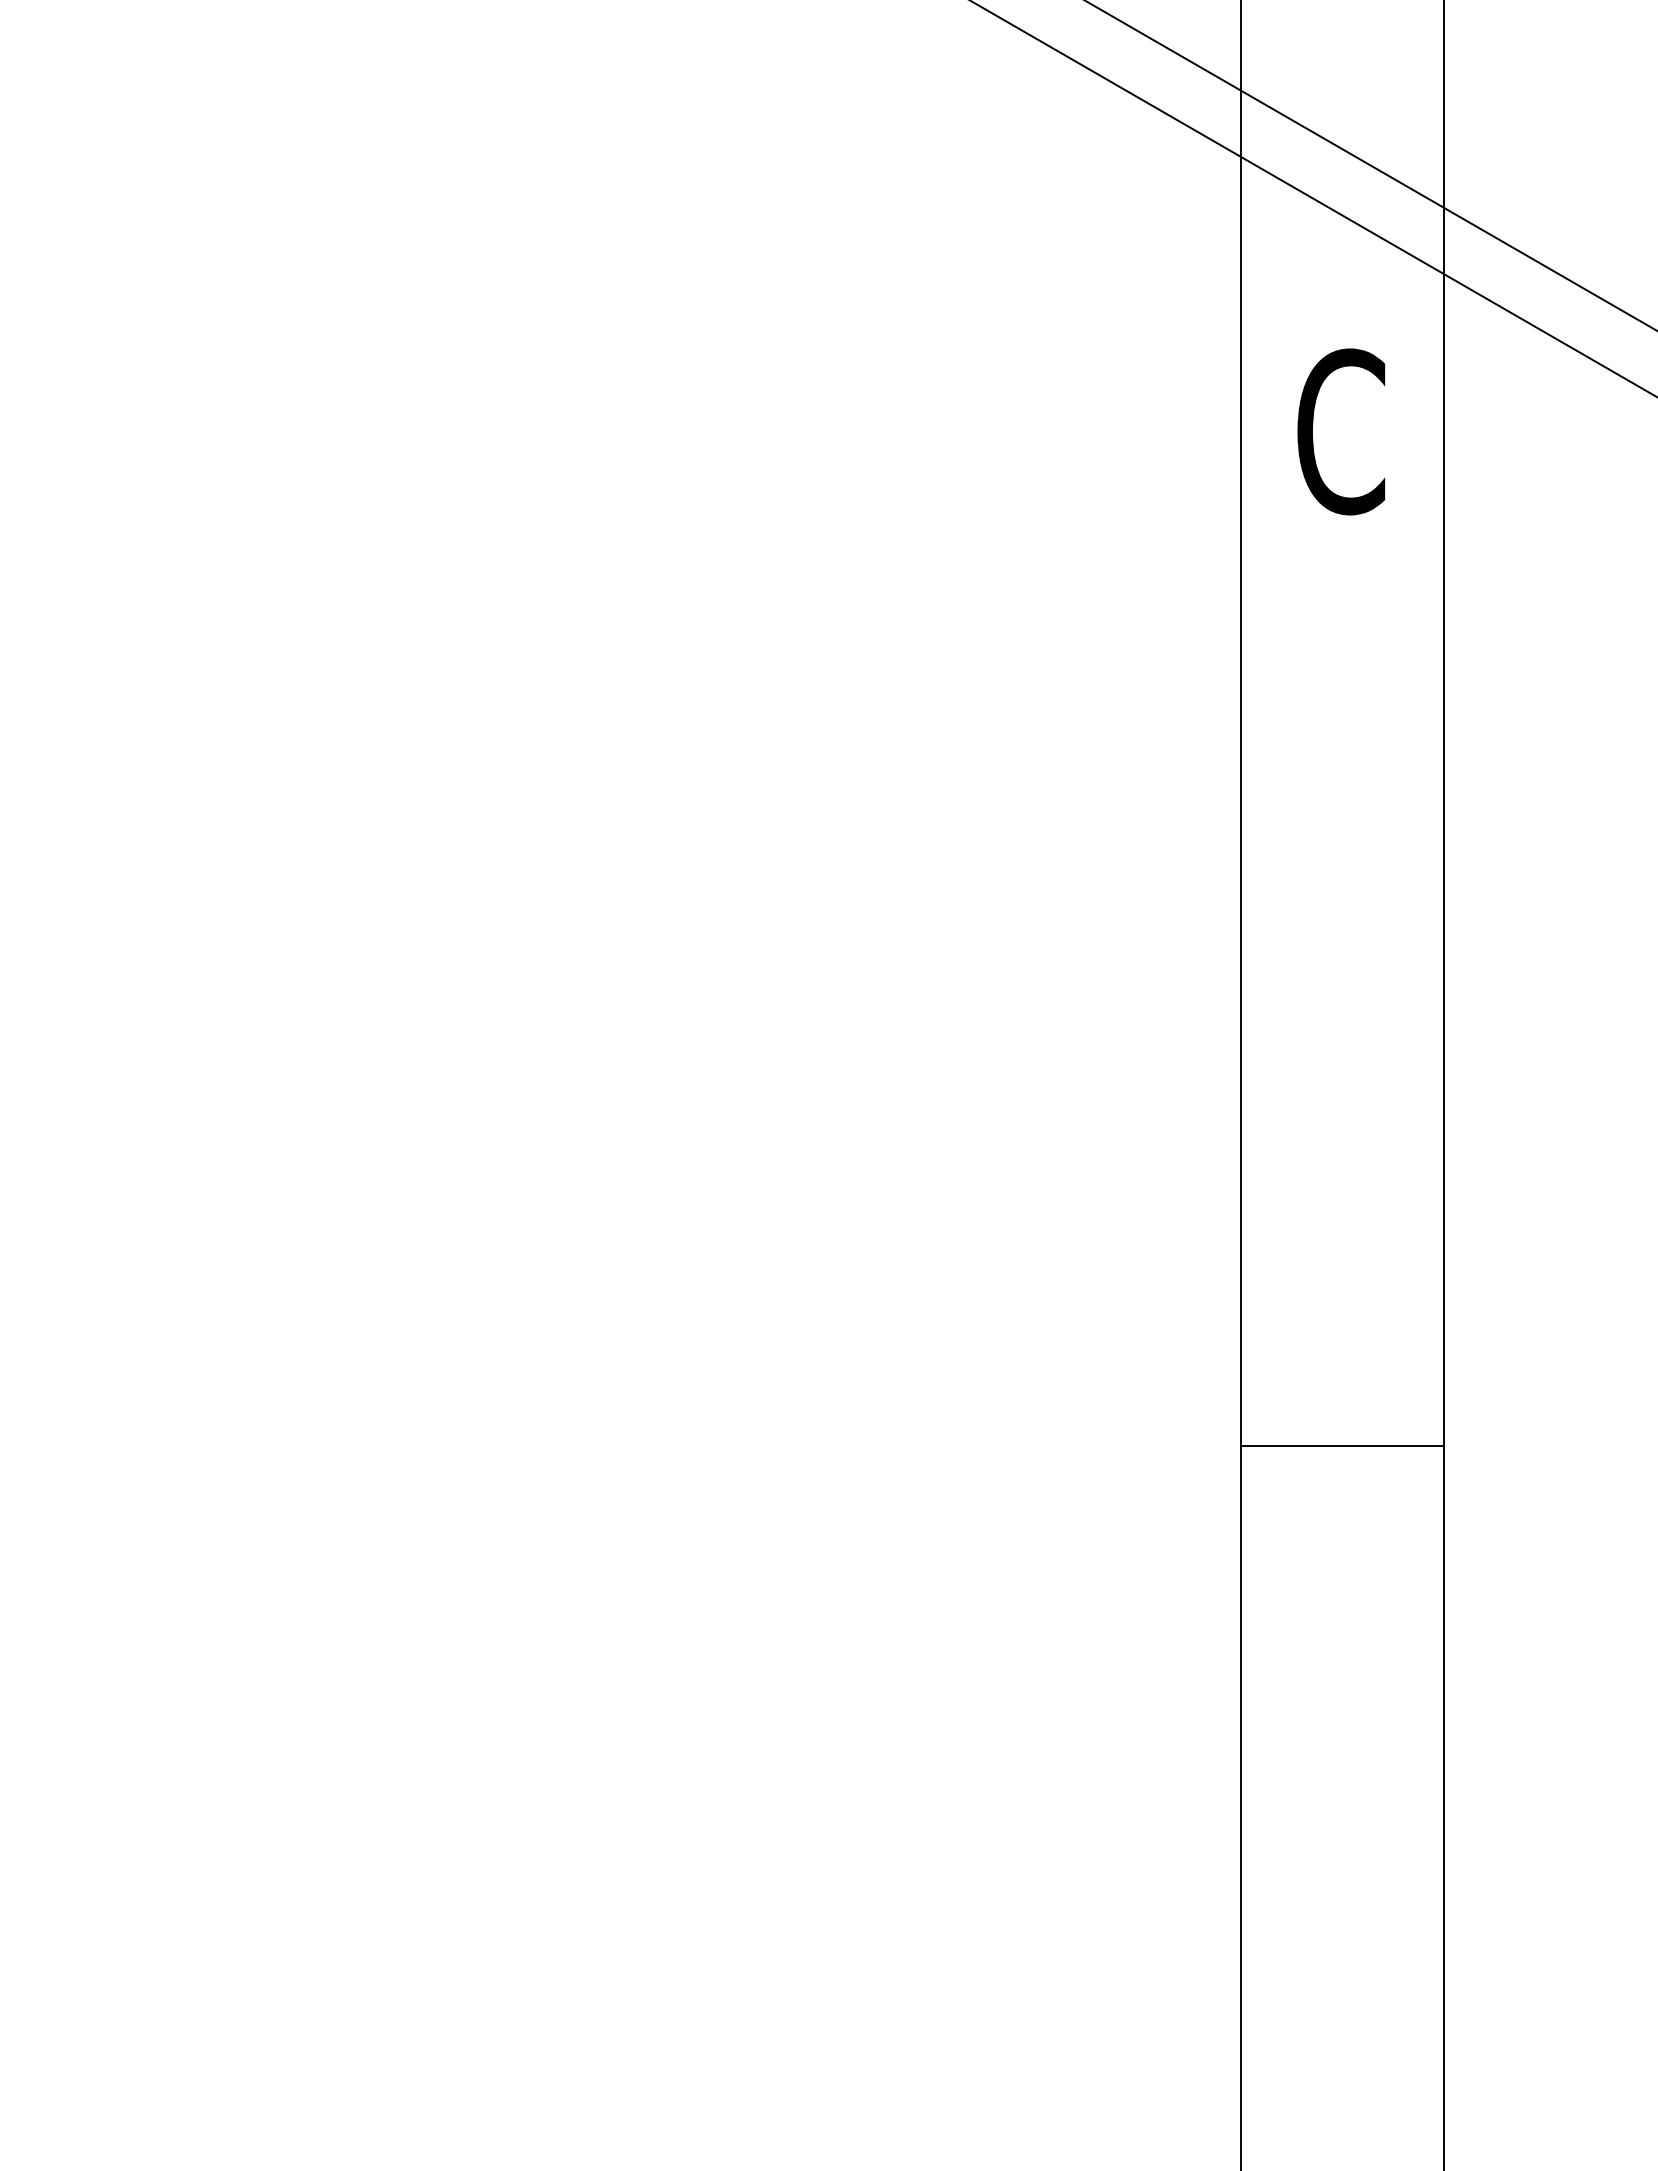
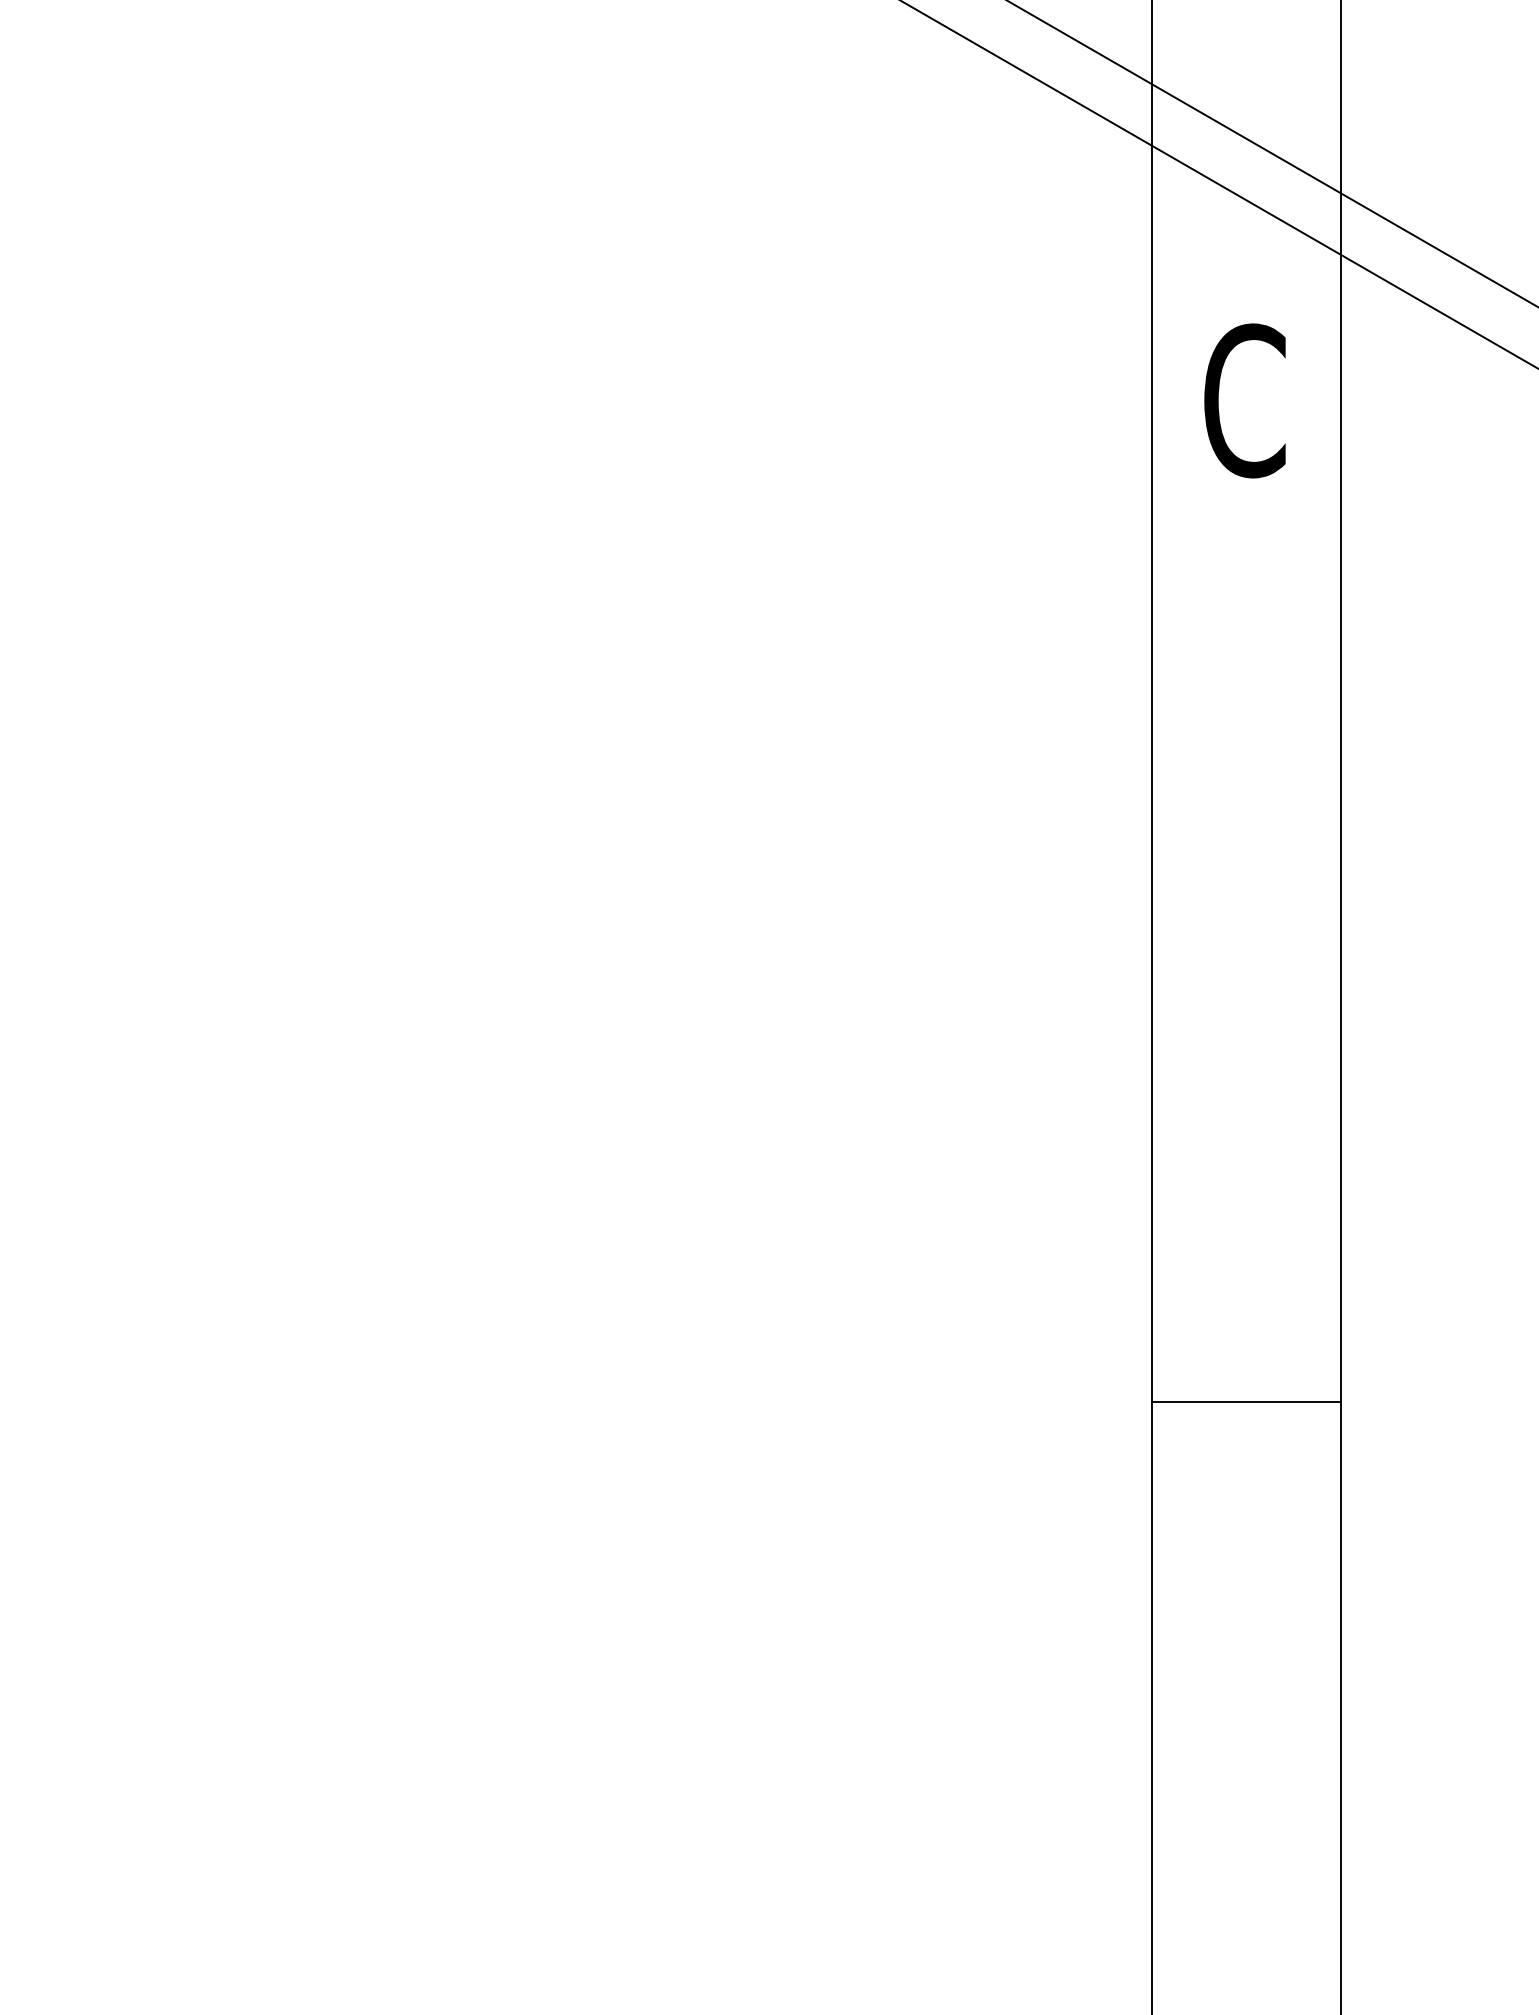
line: (1342, 1445) -> (1246, 1401), moved

